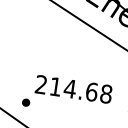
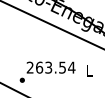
text: (80, 90) -> (55, 67), 214.68 -> 263.54

